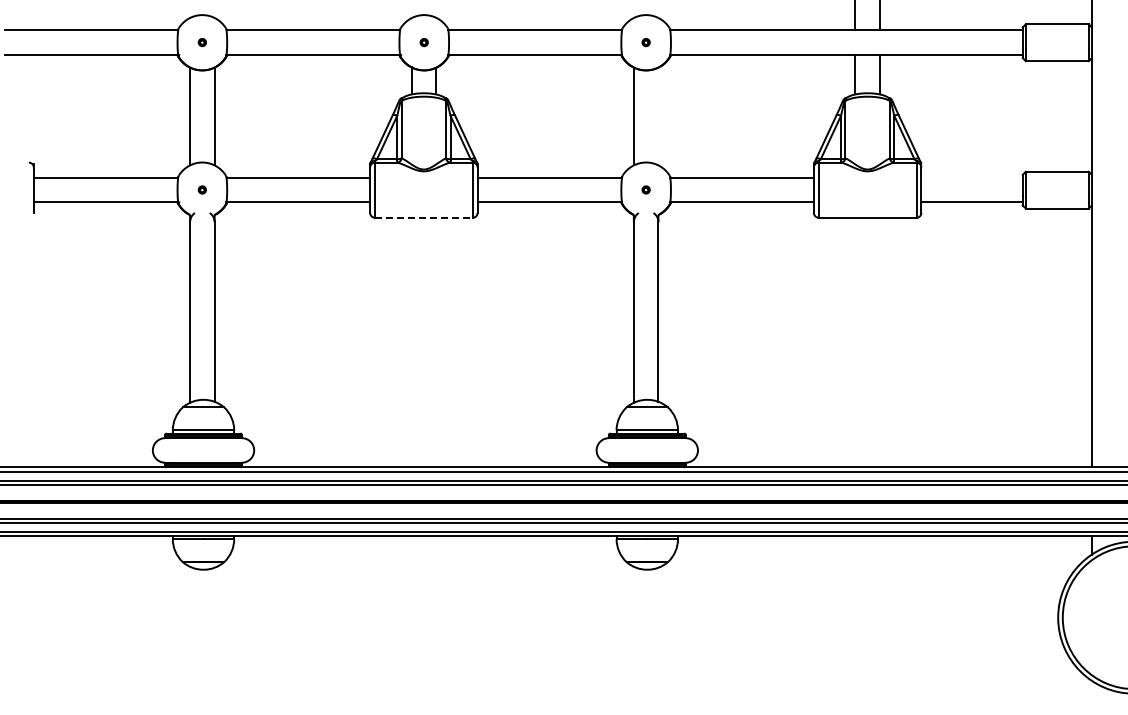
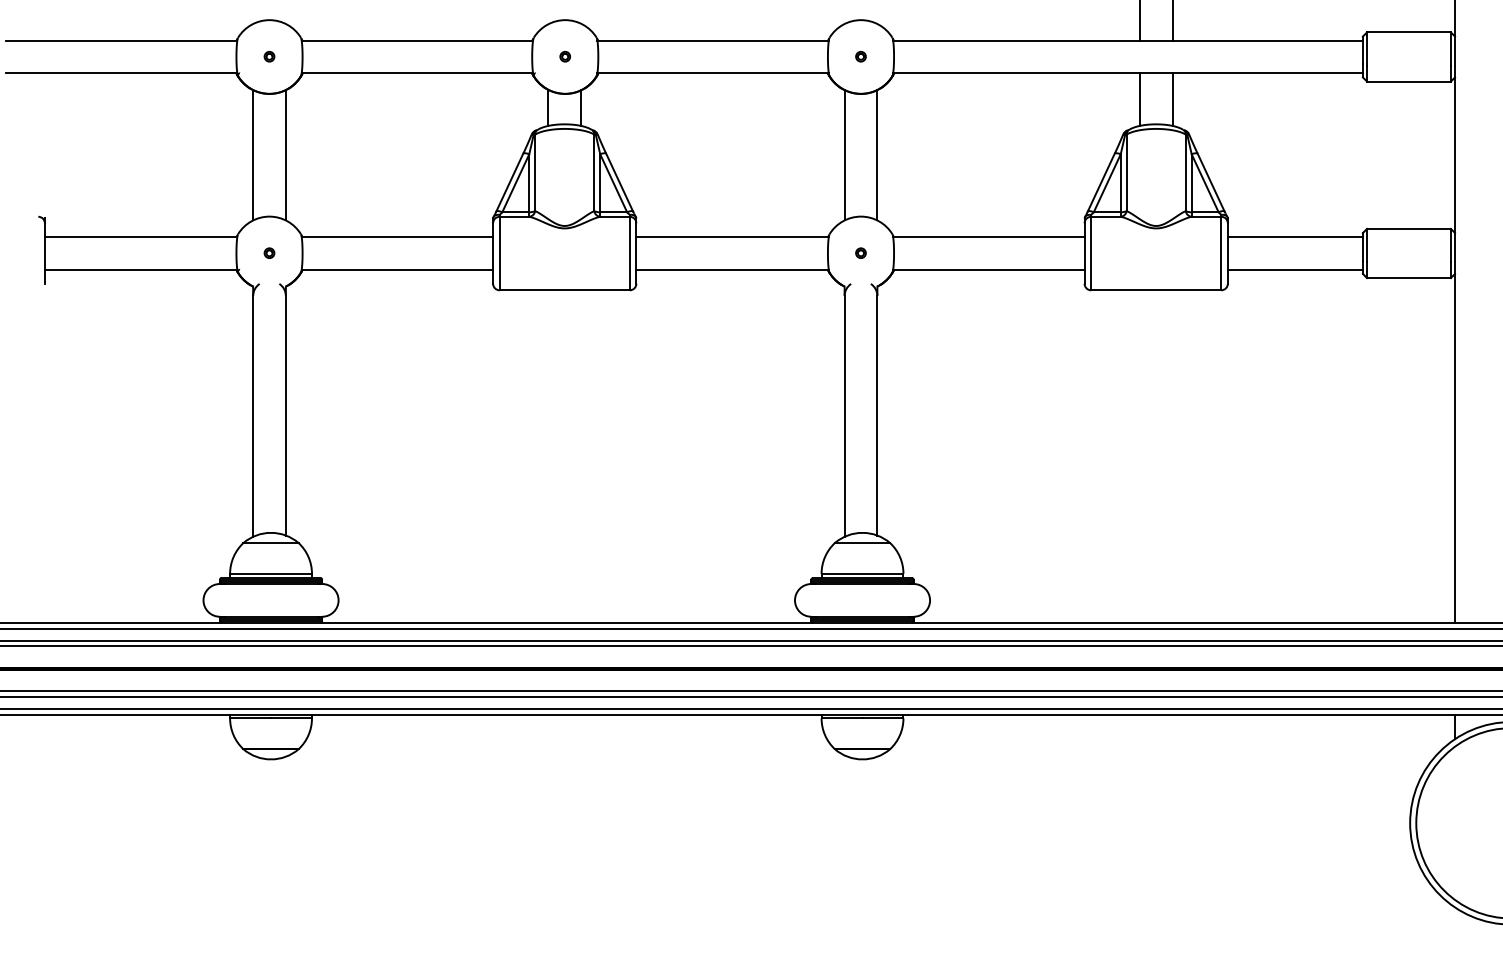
line: (658, 116) -> (877, 155), added
line: (971, 177) -> (1294, 236), added
line: (423, 217) -> (564, 289), dashed -> solid

